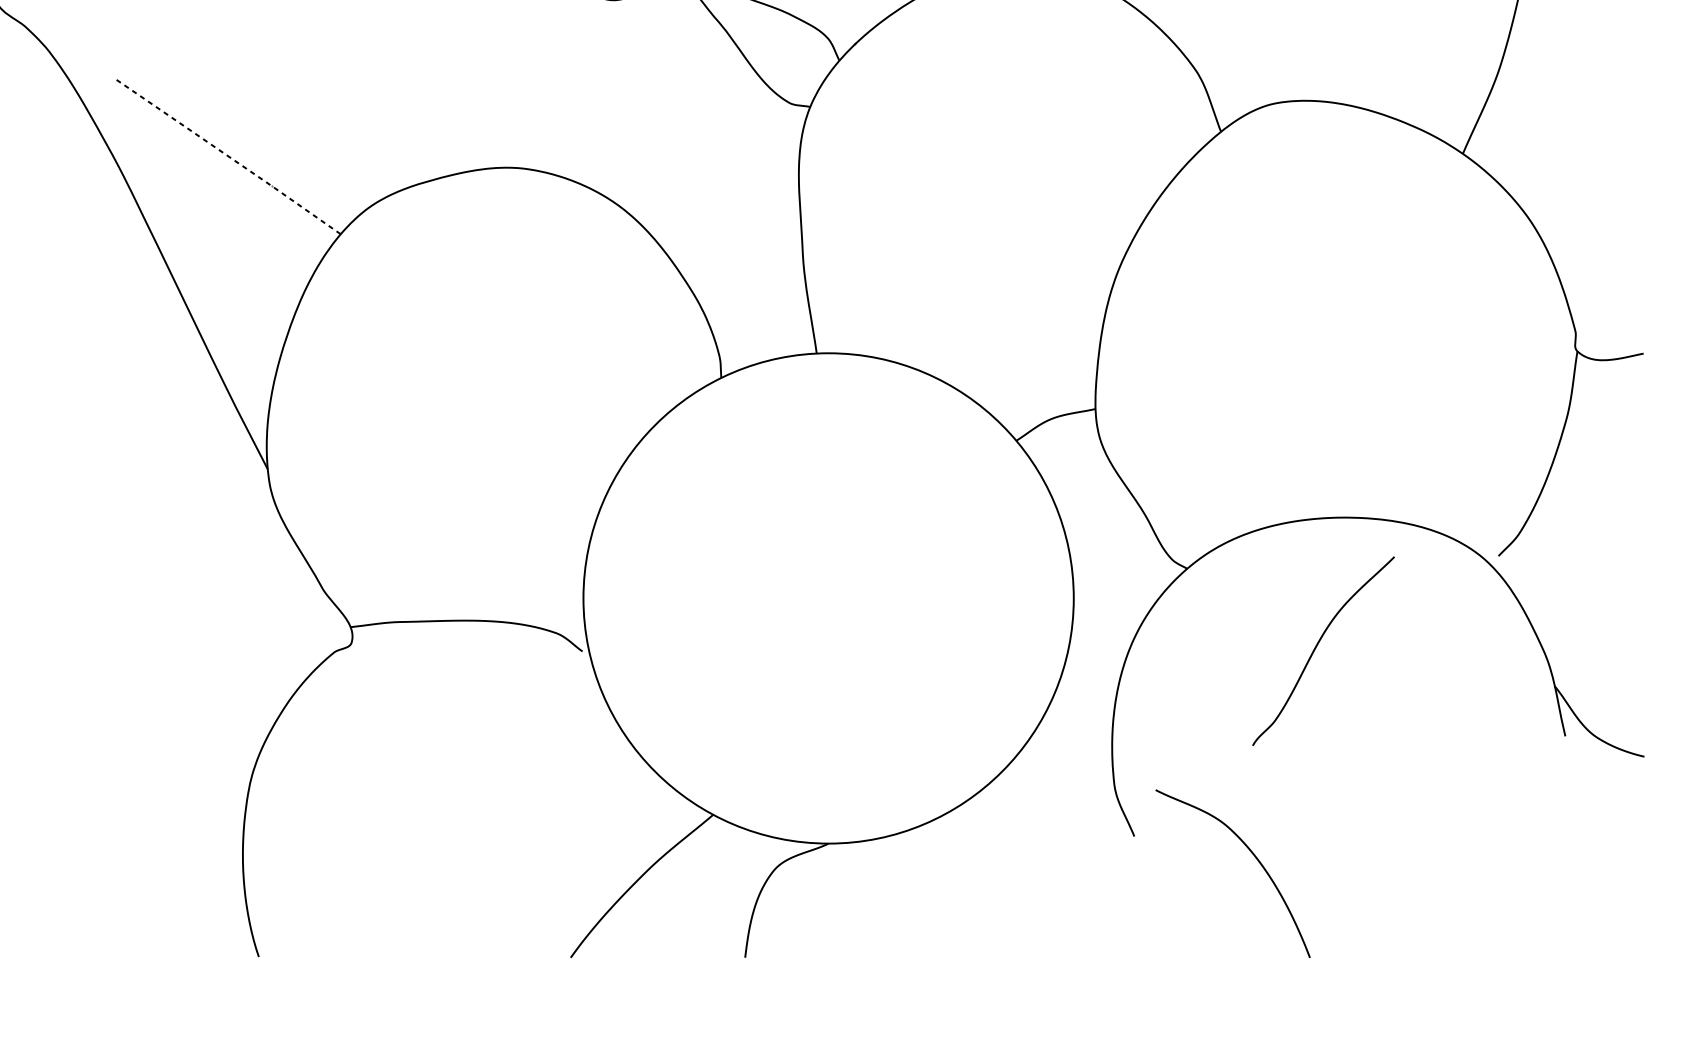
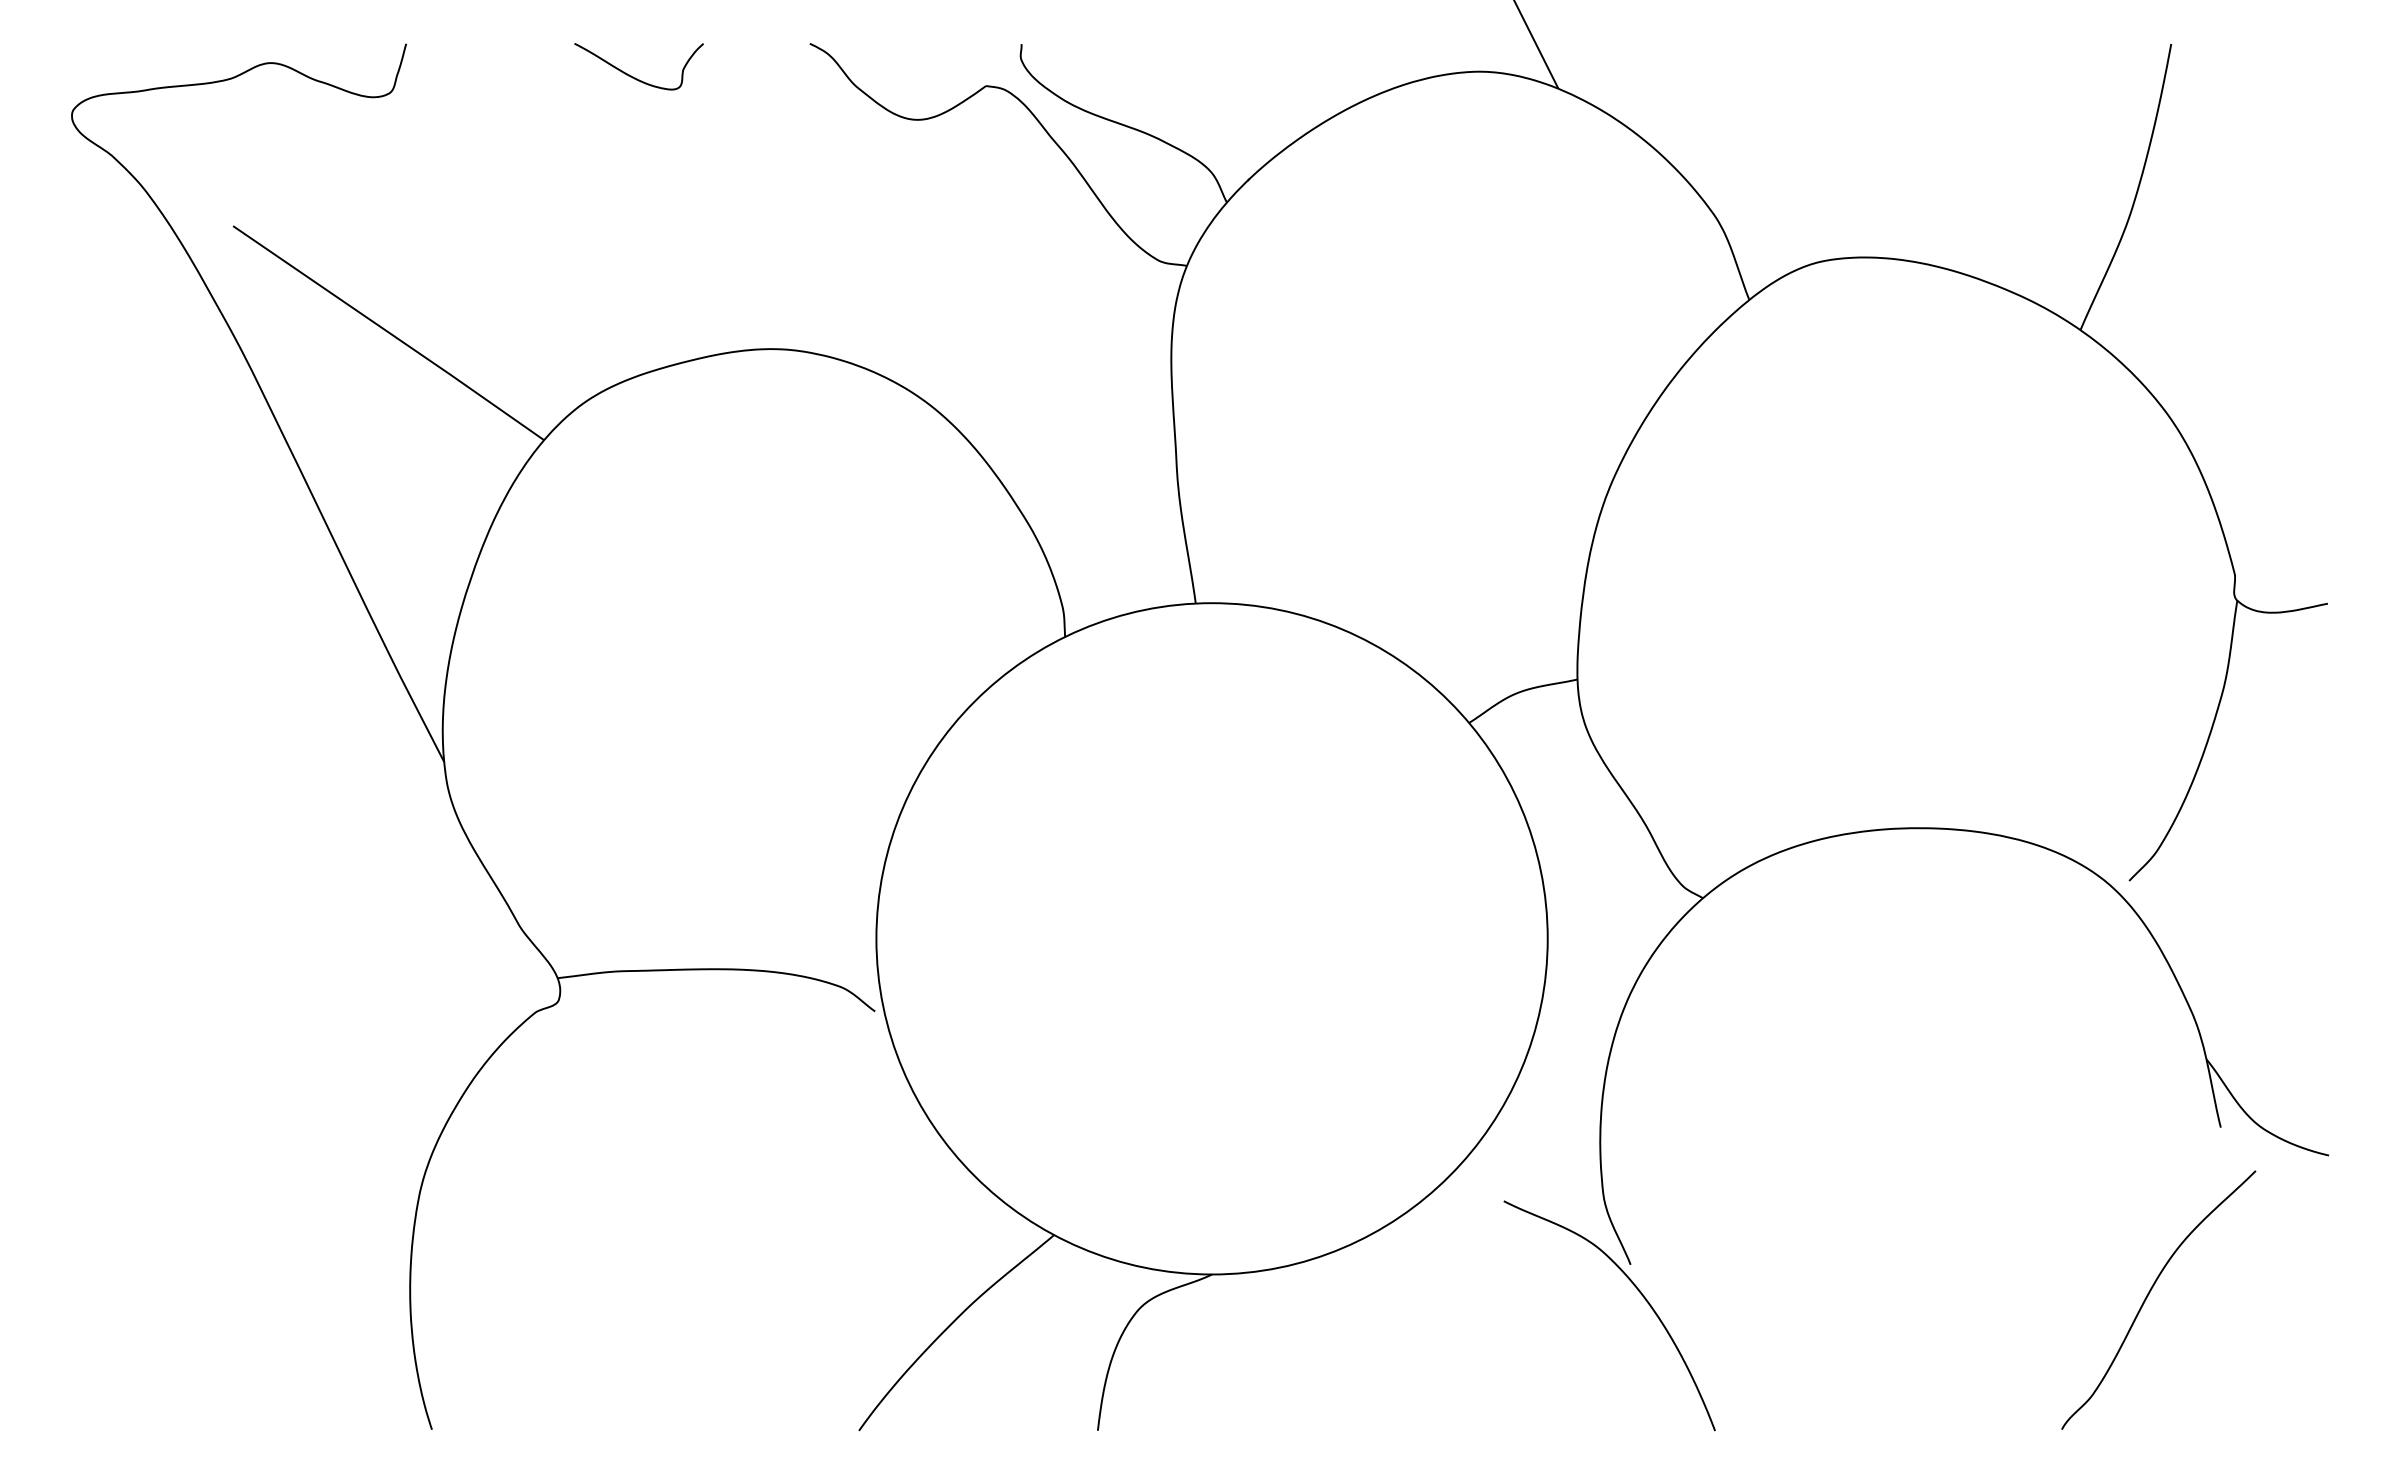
line: (227, 156) -> (389, 333), dashed -> solid
curve: (1316, 647) -> (2149, 1294), moved
curve: (1255, 858) -> (1640, 1294), moved

